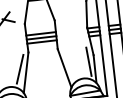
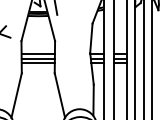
line: (88, 61) -> (87, 91), removed
line: (20, 68) -> (10, 90), removed

